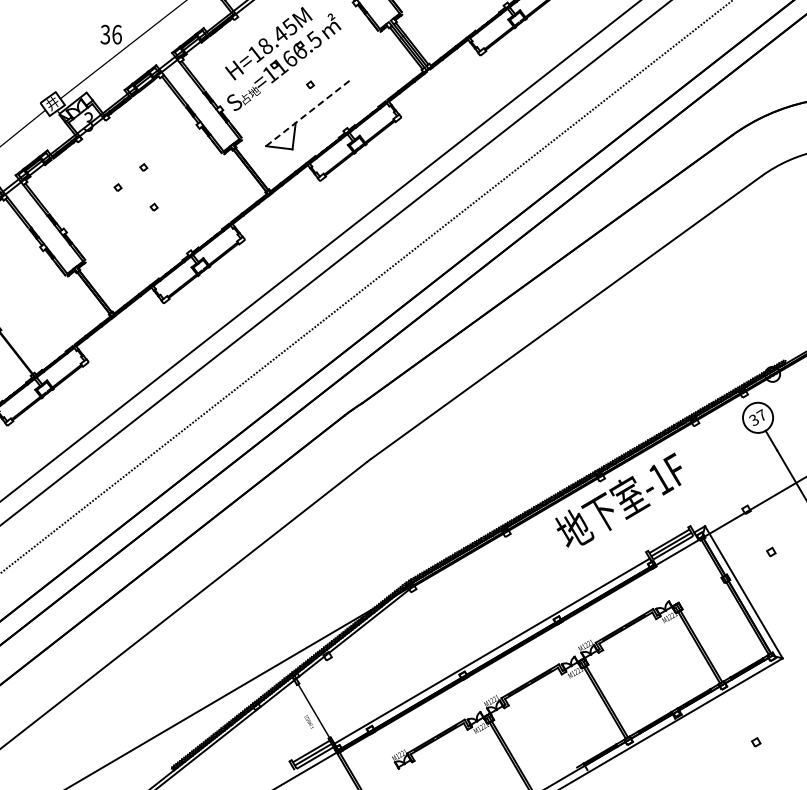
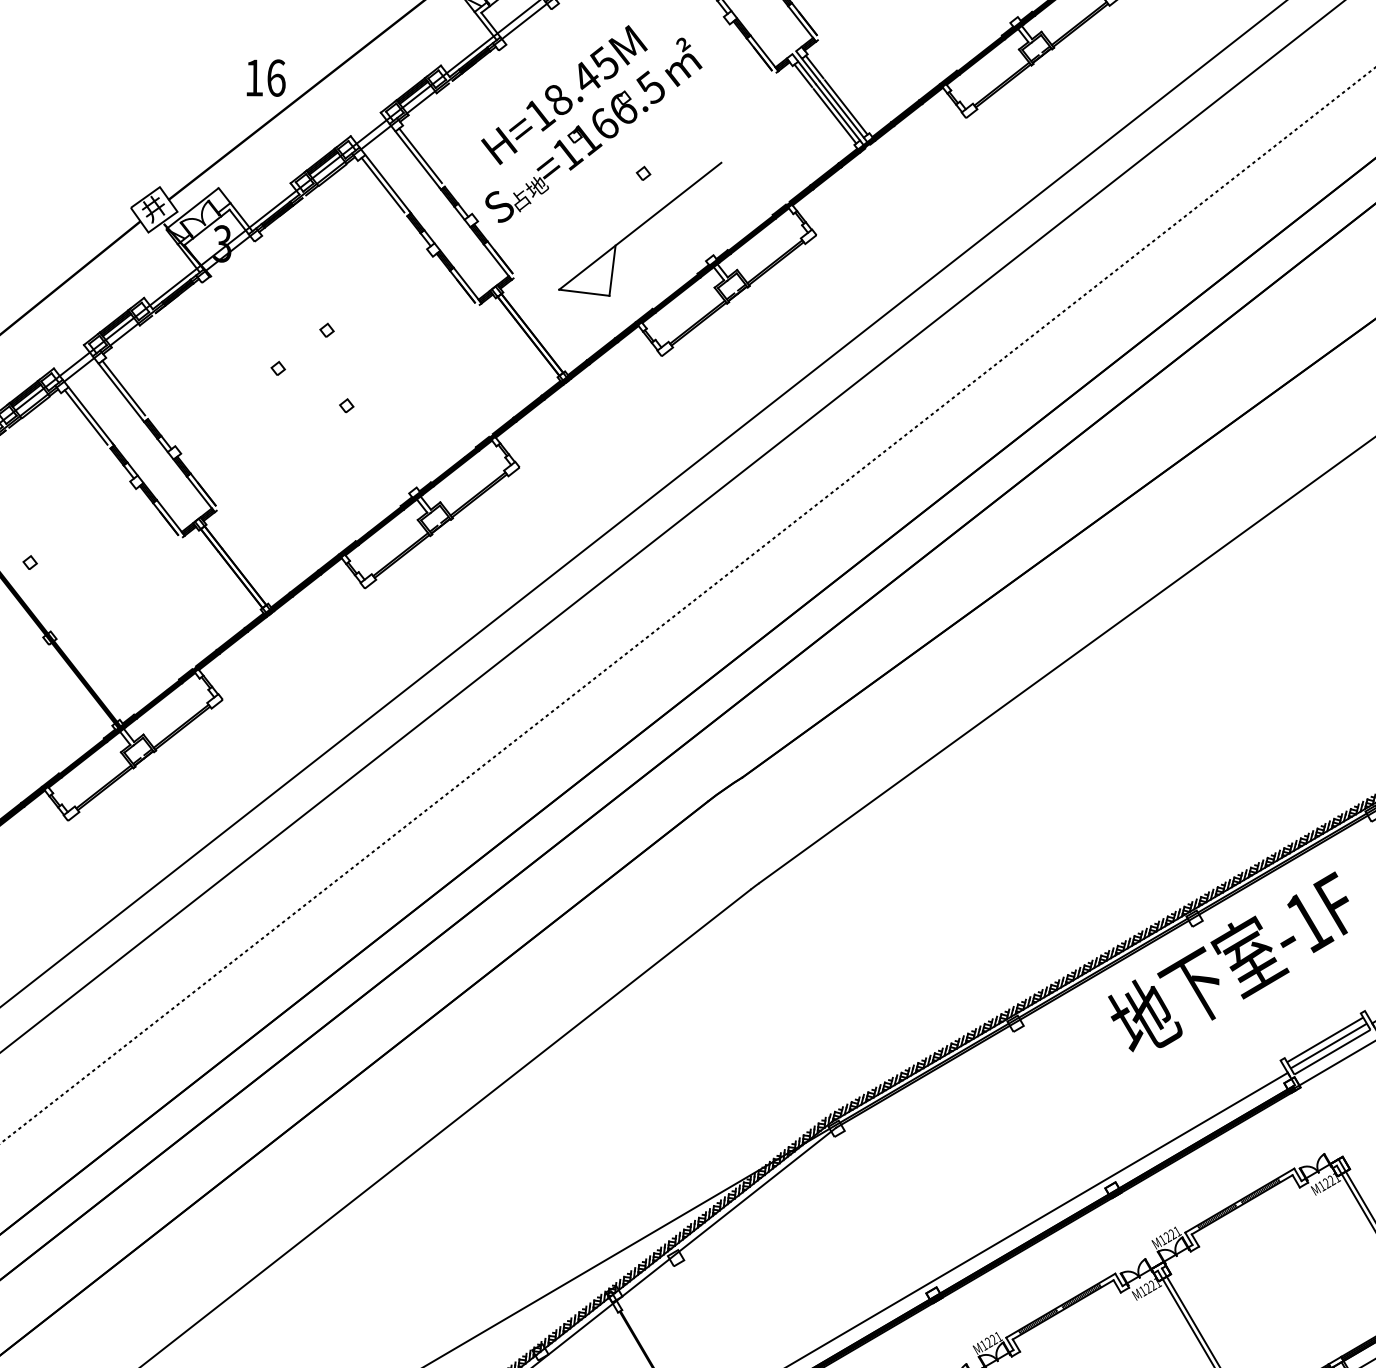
text: (105, 34) -> (254, 77), 36 -> 16
line: (309, 112) -> (641, 225), dashed -> solid

